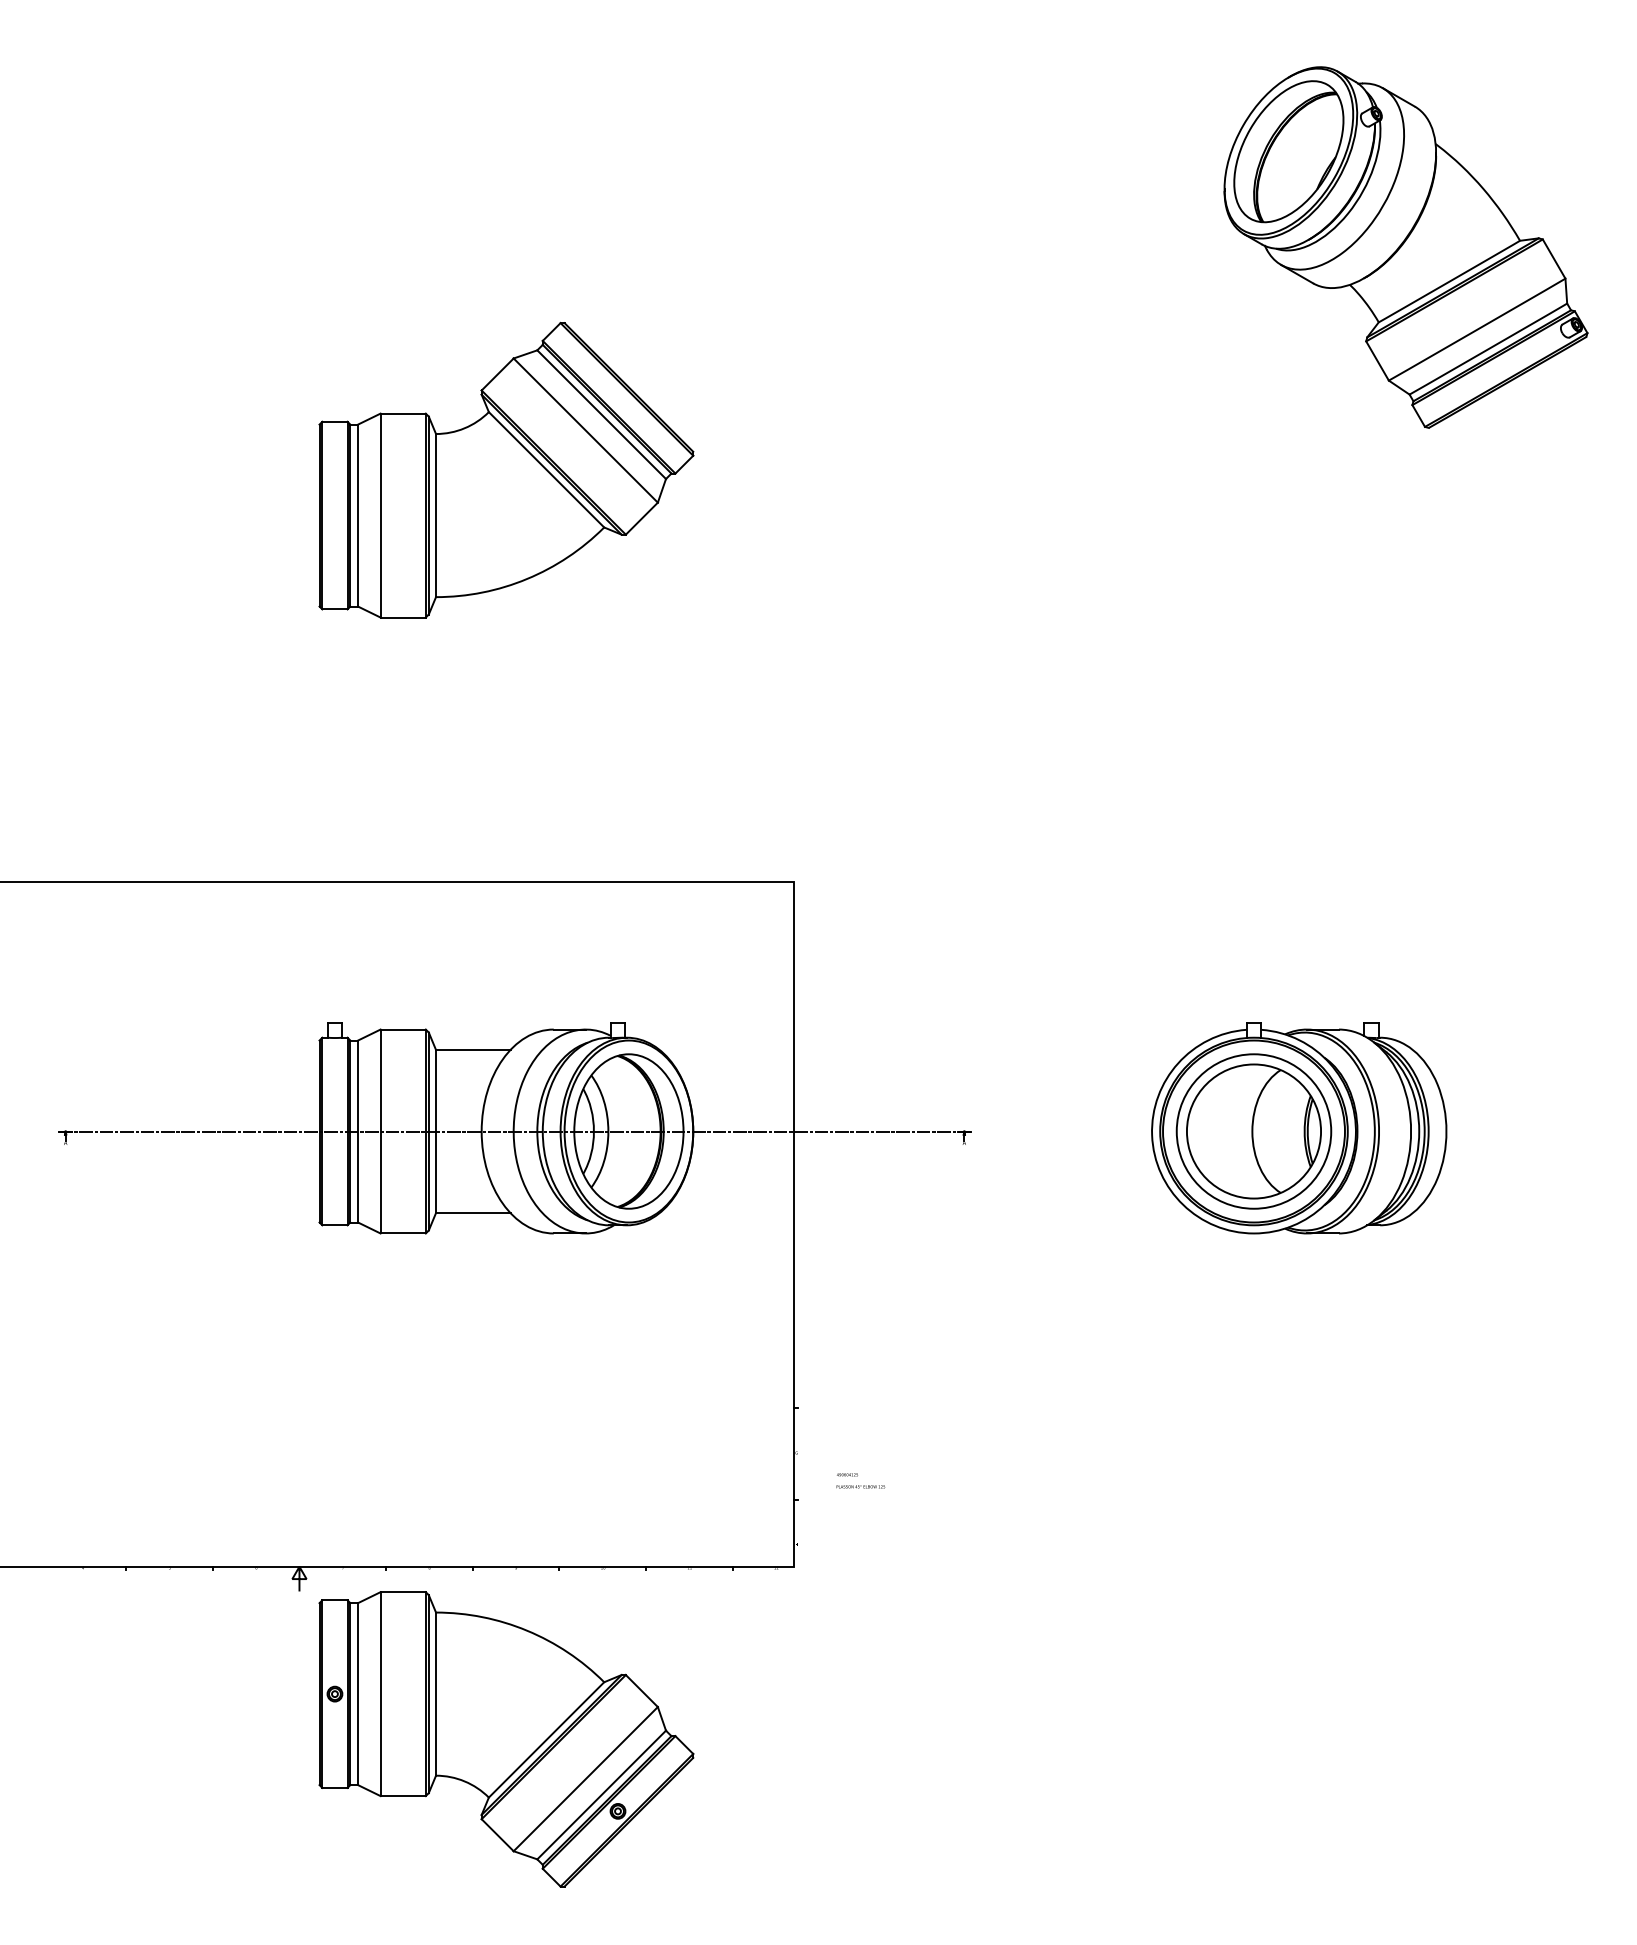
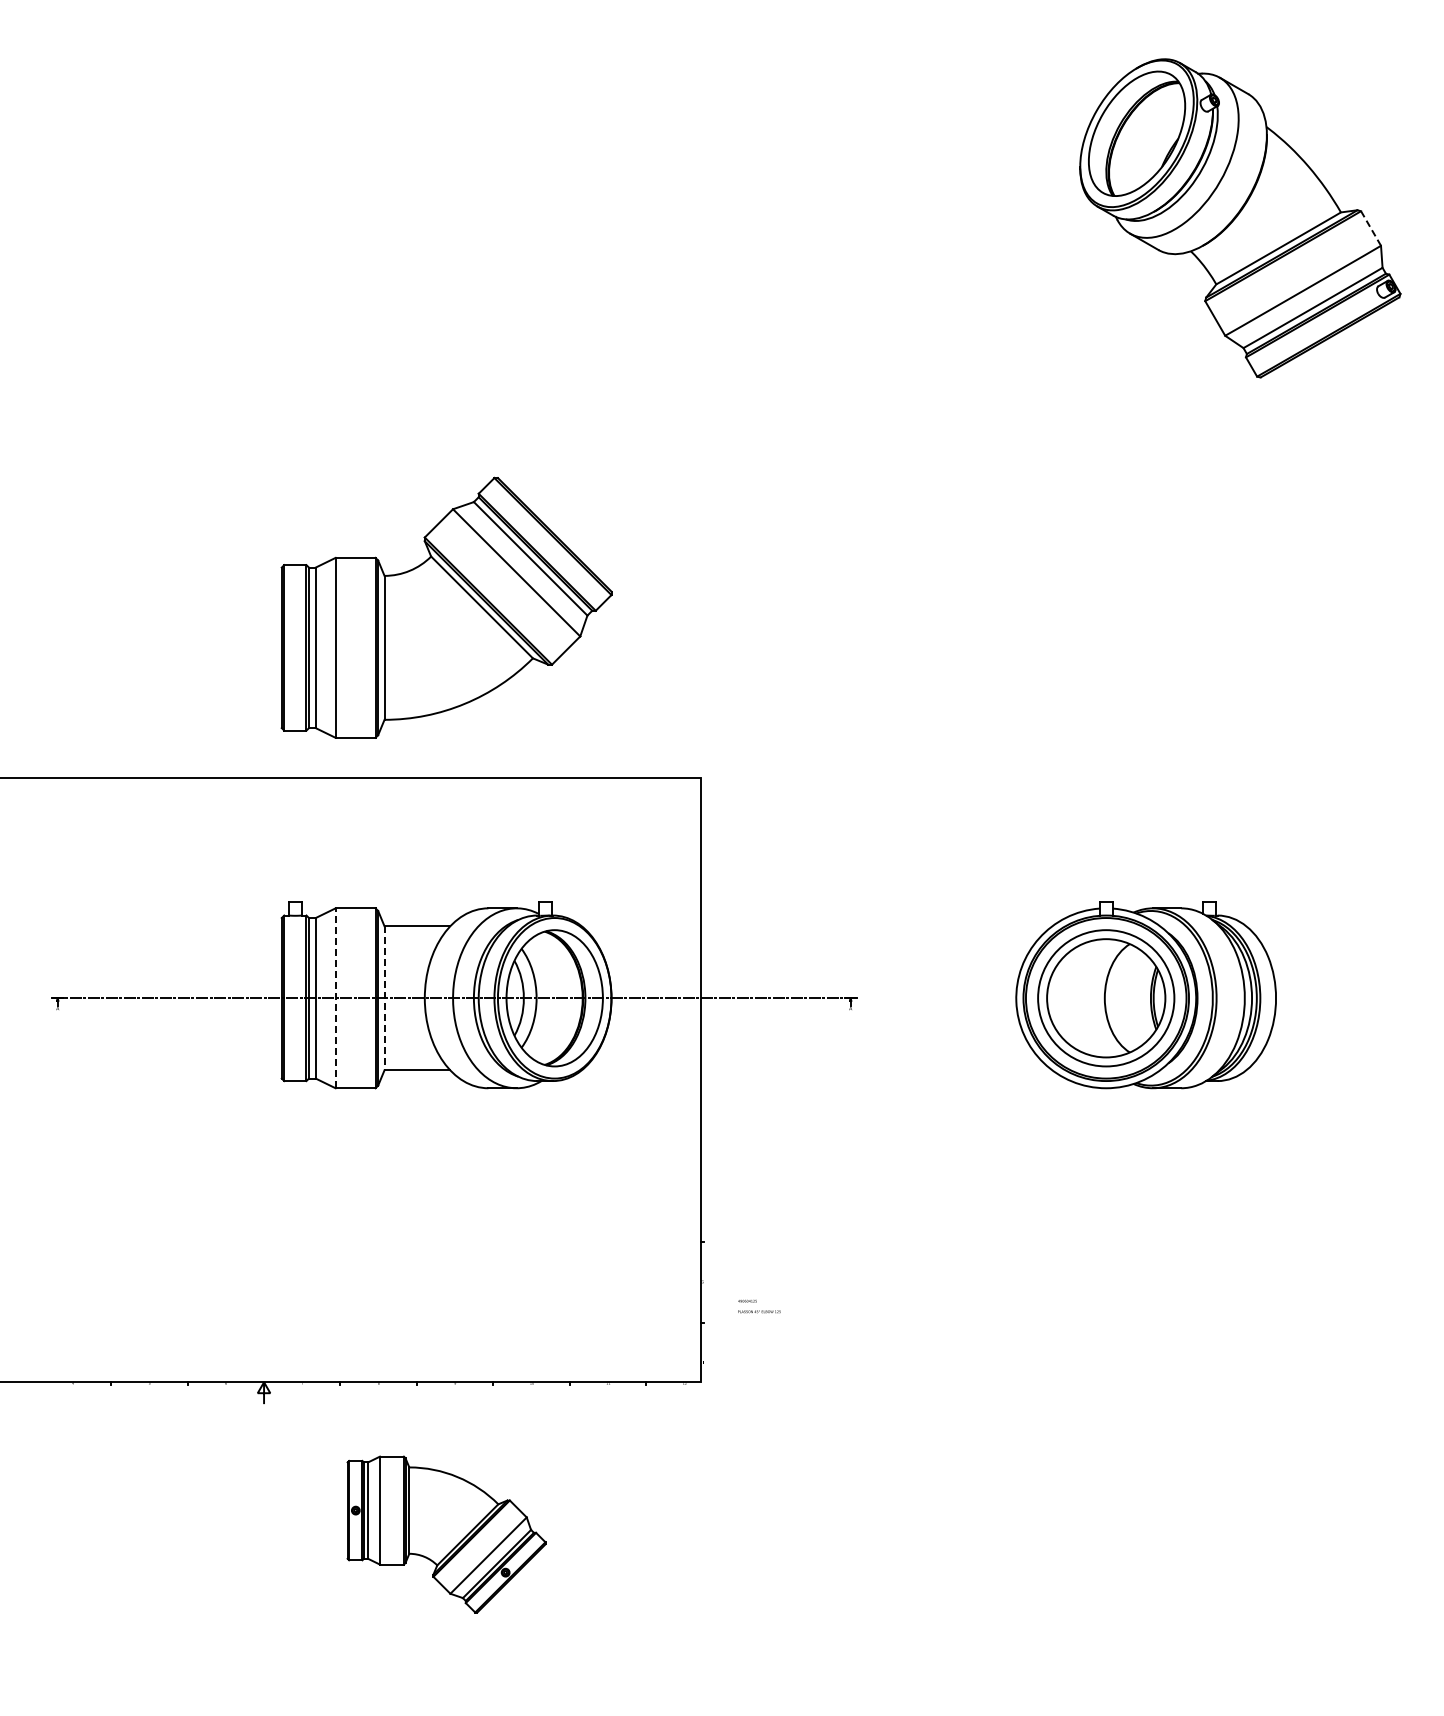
line: (1554, 259) -> (1371, 228), solid -> dashed
part: (506, 469) -> (446, 607), moved
line: (380, 1131) -> (335, 998), solid -> dashed
line: (435, 1131) -> (384, 998), solid -> dashed
part: (506, 1739) -> (446, 1534), size x0.6

